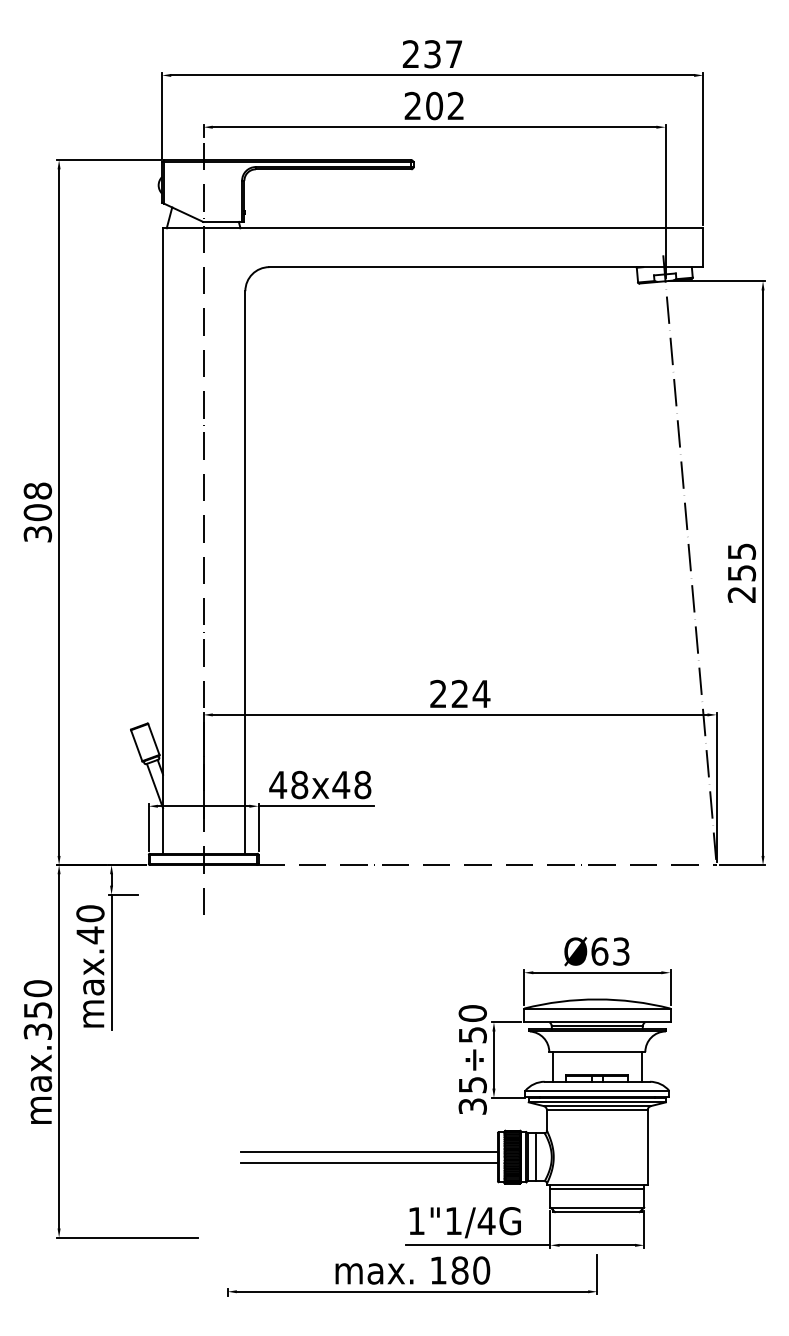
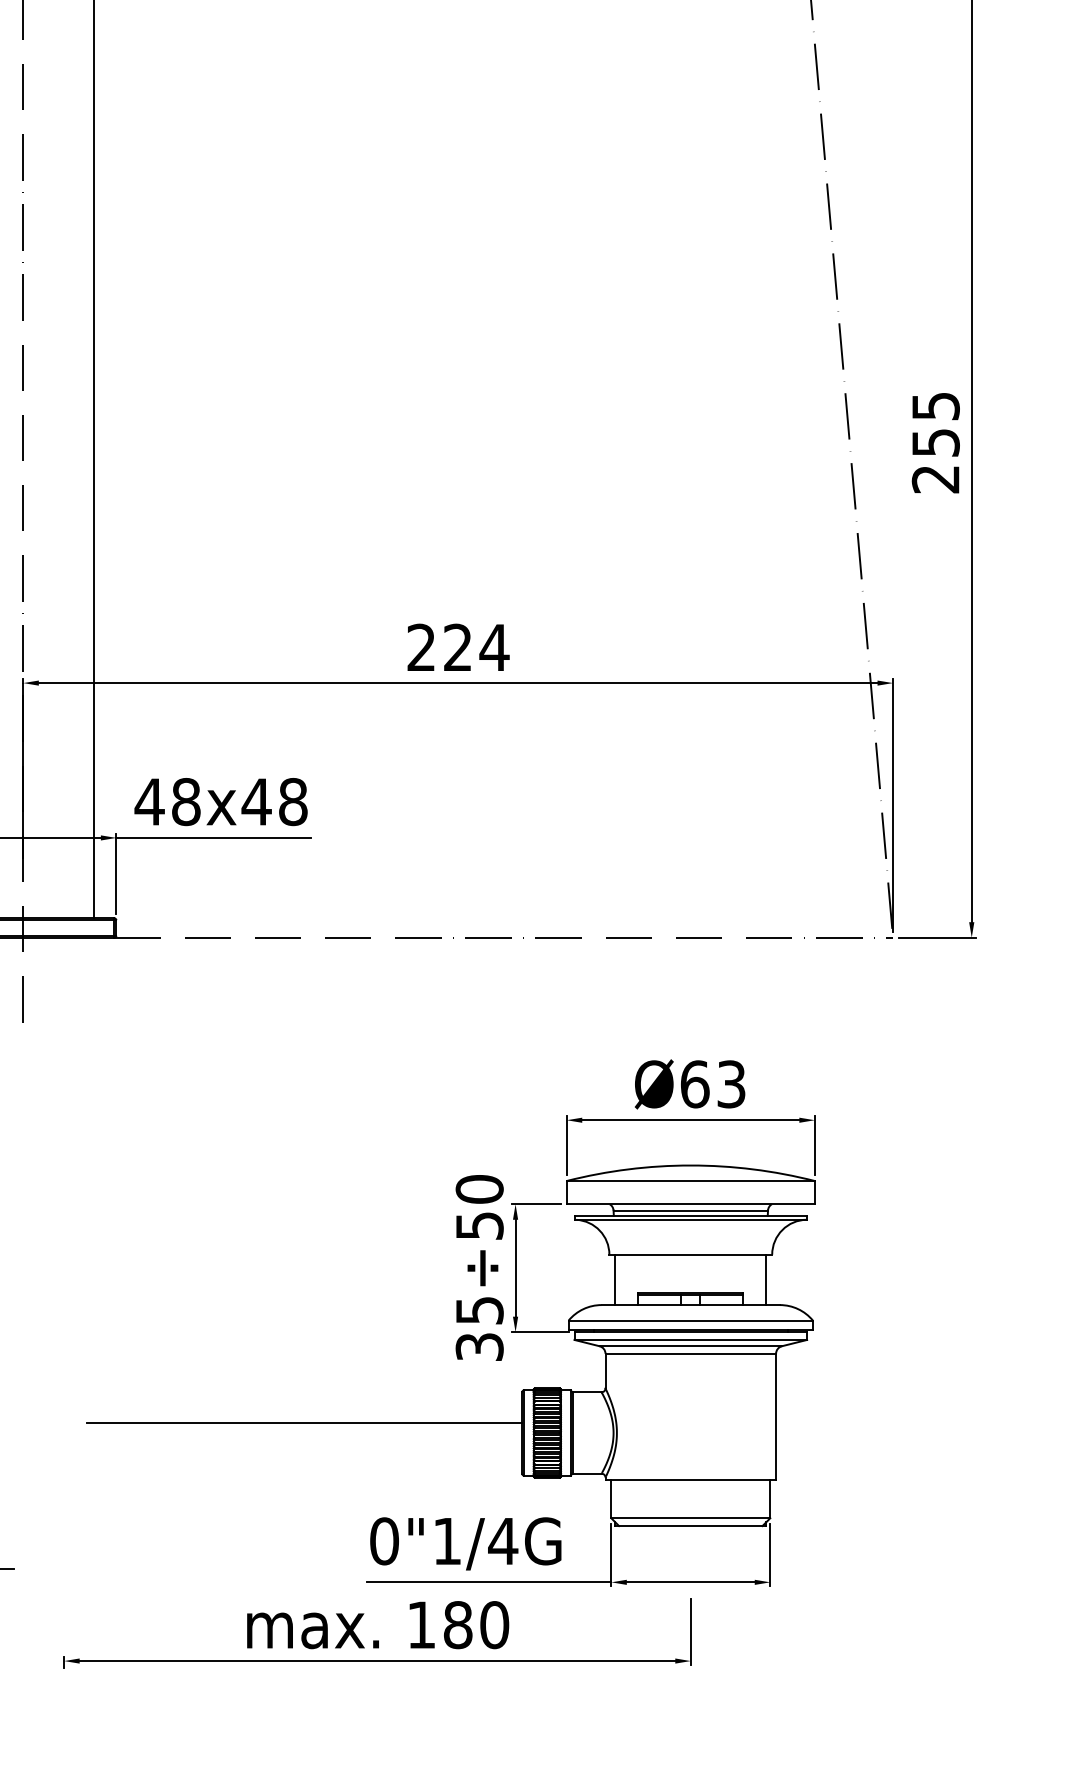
line: (535, 1157) -> (585, 1433), removed
line: (368, 1162) -> (302, 1441), removed
line: (597, 1189) -> (691, 1487), removed
text: (416, 1221) -> (384, 1541), 1"1/4G -> 0"1/4G

